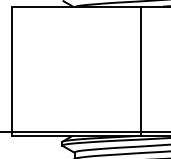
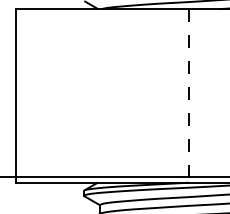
line: (140, 70) -> (189, 95), solid -> dashed

